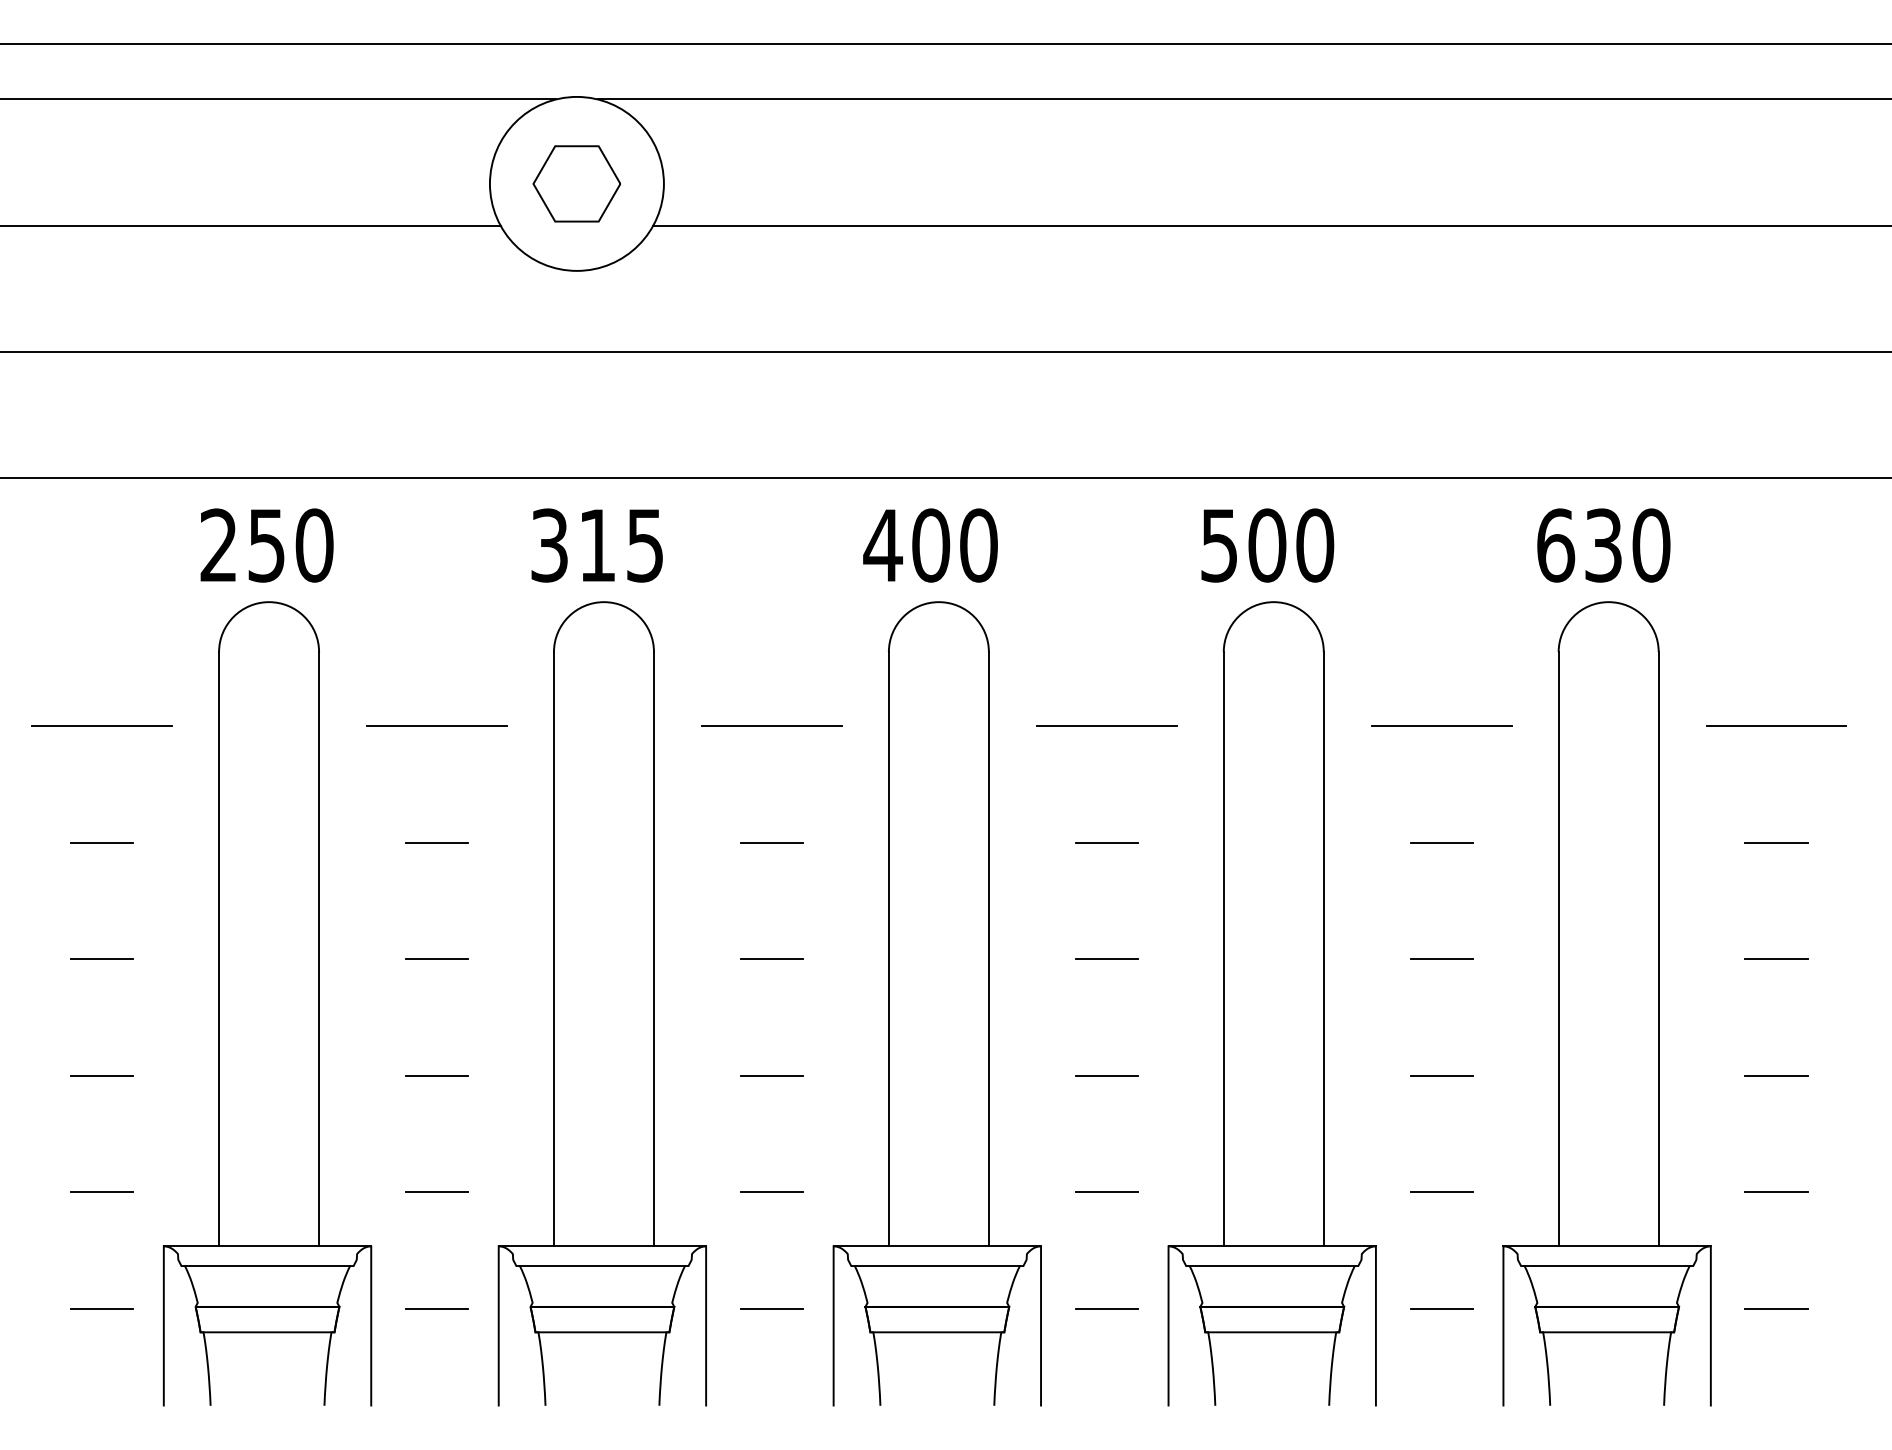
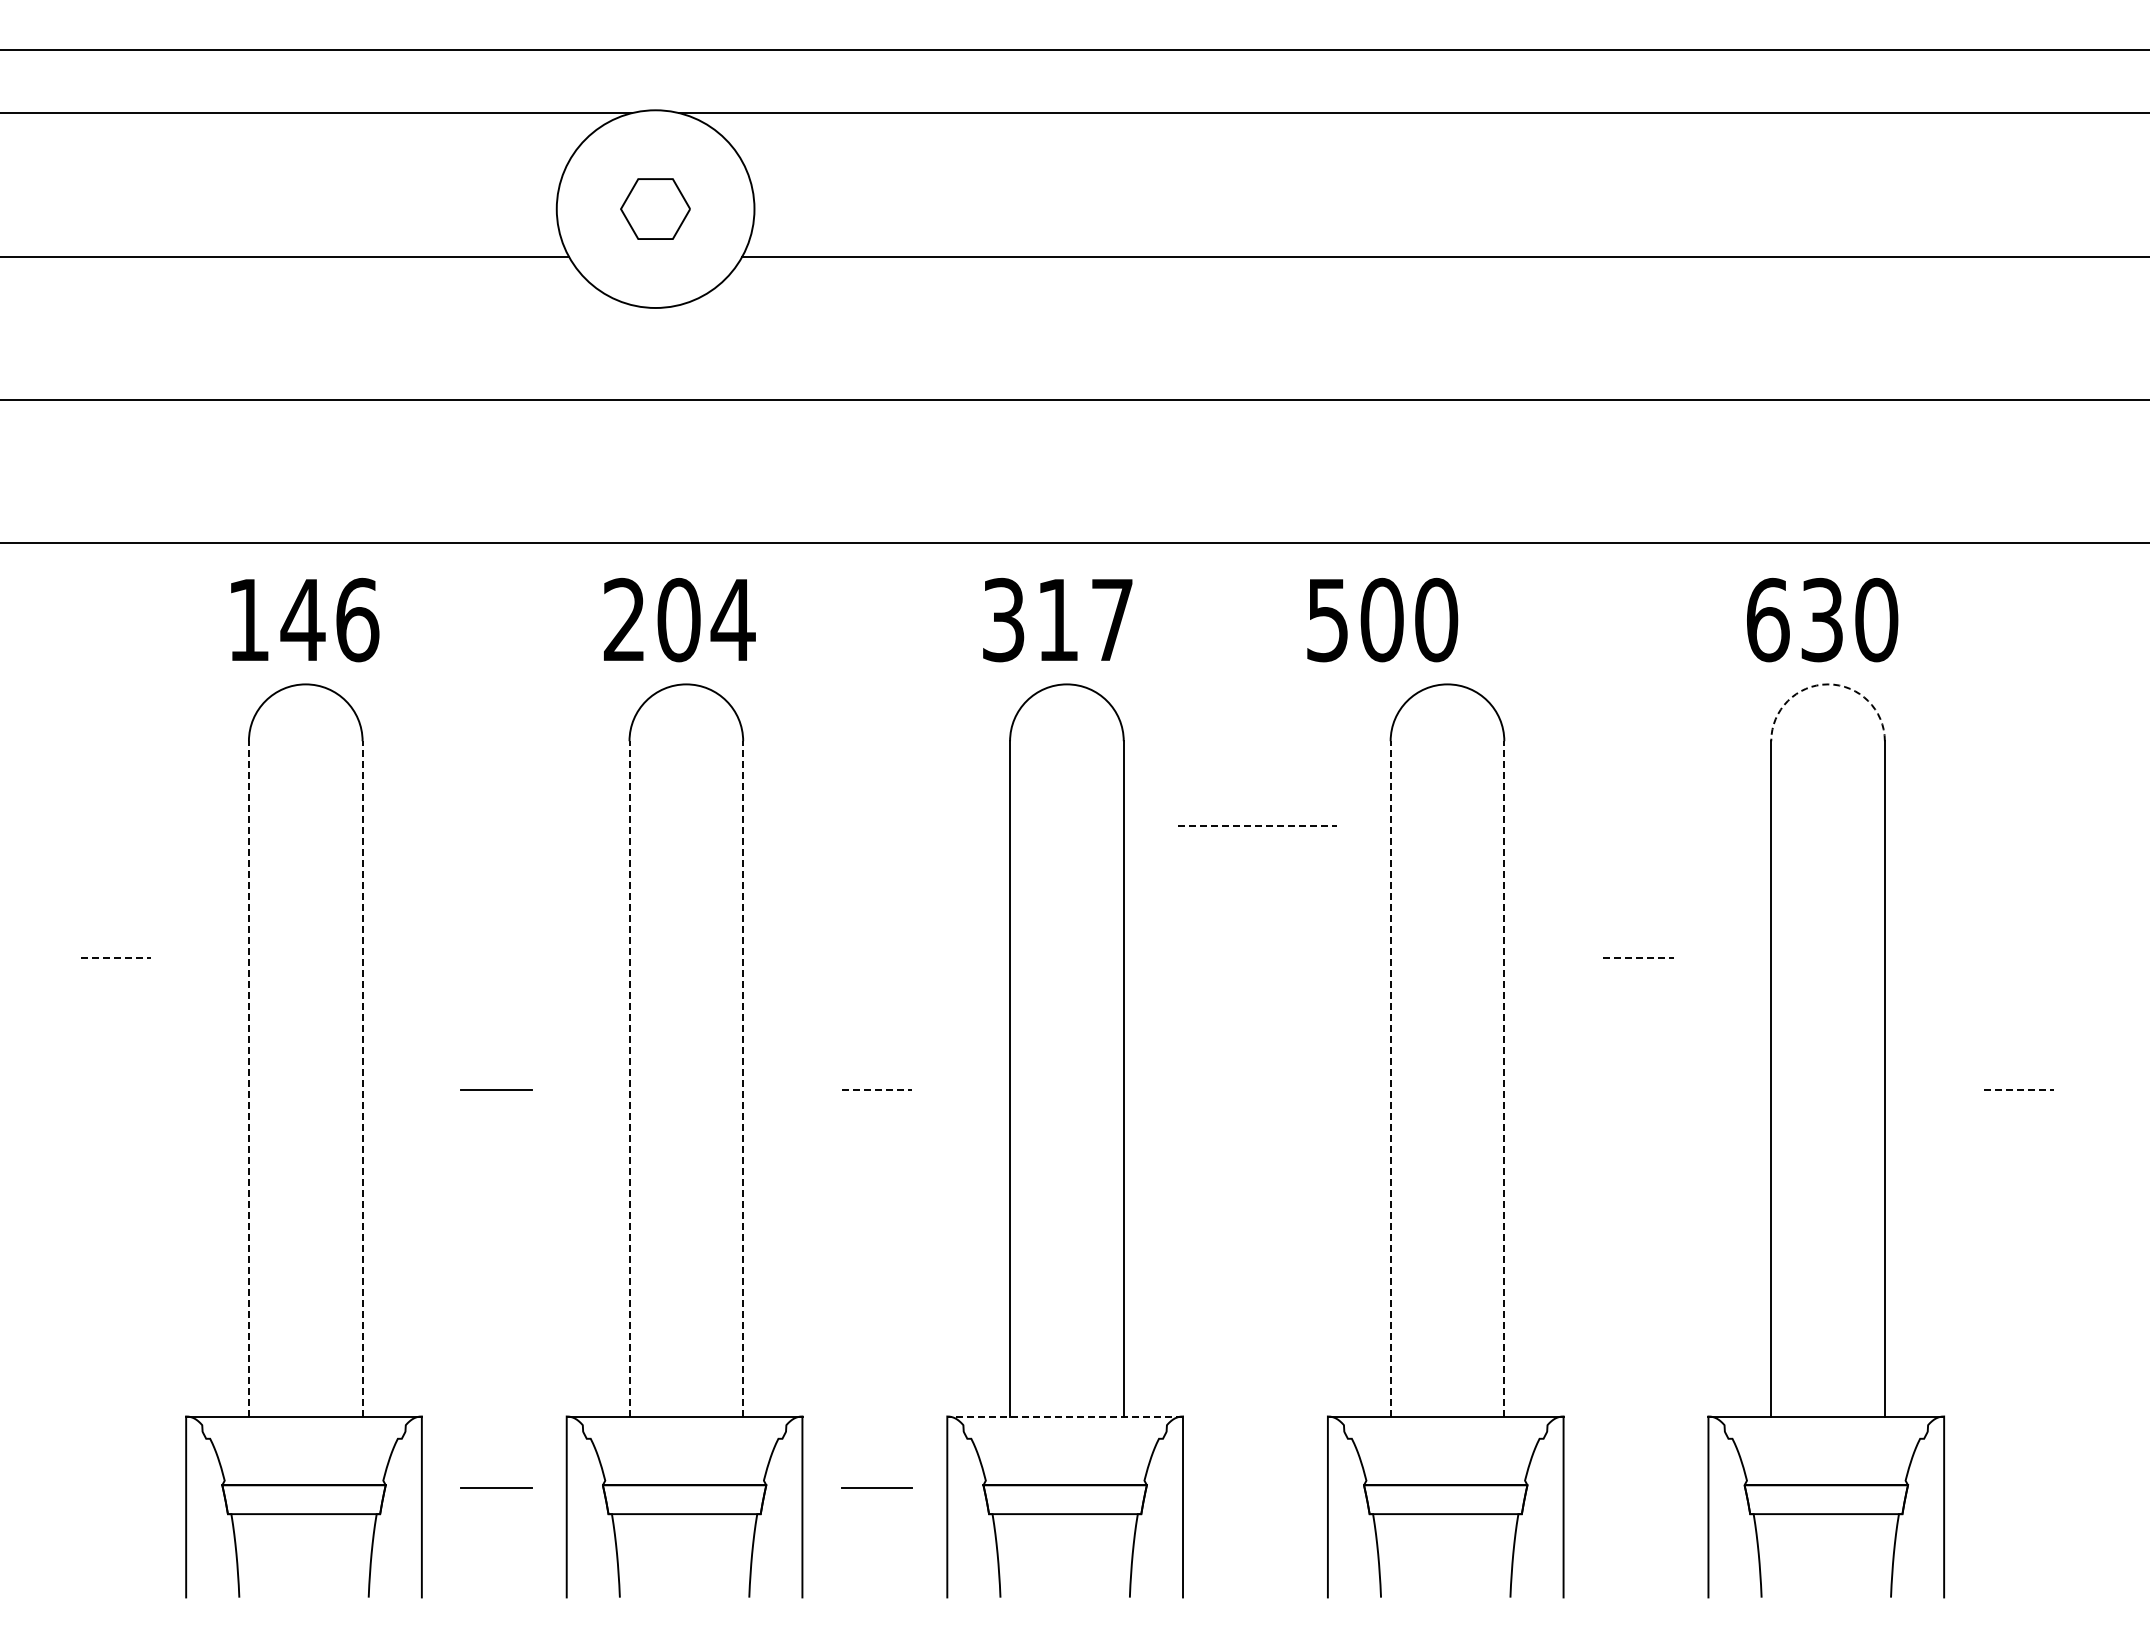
part: (576, 183) -> (655, 208), size x0.7
text: (267, 545) -> (303, 619), 250 -> 146
text: (597, 545) -> (679, 619), 315 -> 204
text: (929, 545) -> (1056, 619), 400 -> 317
text: (1267, 545) -> (1382, 620), moved
arc: (1609, 602) -> (1828, 684), solid -> dashed
line: (101, 726) -> (115, 825), removed
line: (436, 726) -> (496, 825), removed
line: (771, 726) -> (876, 825), removed
line: (1107, 726) -> (1258, 825), solid -> dashed
line: (1441, 726) -> (1637, 825), removed
line: (1776, 726) -> (2018, 825), removed
line: (102, 843) -> (116, 958), solid -> dashed
line: (436, 843) -> (496, 958), removed
line: (771, 843) -> (876, 958), removed
line: (1106, 843) -> (1257, 958), removed
line: (1441, 843) -> (1638, 958), solid -> dashed
line: (1776, 843) -> (2018, 958), removed
line: (218, 948) -> (248, 1078), solid -> dashed
line: (319, 948) -> (362, 1078), solid -> dashed
line: (553, 948) -> (629, 1078), solid -> dashed
line: (654, 948) -> (743, 1078), solid -> dashed
line: (1223, 948) -> (1390, 1078), solid -> dashed
line: (1323, 948) -> (1504, 1078), solid -> dashed
line: (101, 959) -> (115, 1090), removed
line: (772, 959) -> (877, 1090), solid -> dashed
line: (1106, 959) -> (1257, 1090), removed
line: (1441, 959) -> (1637, 1090), removed
line: (1777, 959) -> (2019, 1090), solid -> dashed
line: (101, 1075) -> (115, 1222), removed
line: (436, 1075) -> (496, 1222), removed
line: (771, 1075) -> (876, 1222), removed
line: (1106, 1075) -> (1257, 1222), removed
line: (1441, 1075) -> (1637, 1222), removed
line: (1776, 1075) -> (2018, 1222), removed
line: (101, 1192) -> (115, 1355), removed
line: (436, 1192) -> (496, 1355), removed
line: (771, 1192) -> (876, 1355), removed
line: (1106, 1192) -> (1257, 1355), removed
line: (1441, 1192) -> (1637, 1355), removed
line: (1776, 1192) -> (2018, 1355), removed
line: (937, 1246) -> (1065, 1416), solid -> dashed
line: (267, 1265) -> (303, 1438), removed
line: (602, 1265) -> (684, 1438), removed
line: (936, 1265) -> (1064, 1438), removed
line: (1272, 1265) -> (1445, 1438), removed
line: (1607, 1265) -> (1826, 1438), removed
line: (101, 1308) -> (115, 1487), removed
line: (1106, 1308) -> (1257, 1487), removed
line: (1441, 1308) -> (1637, 1487), removed
line: (1776, 1308) -> (2018, 1487), removed

